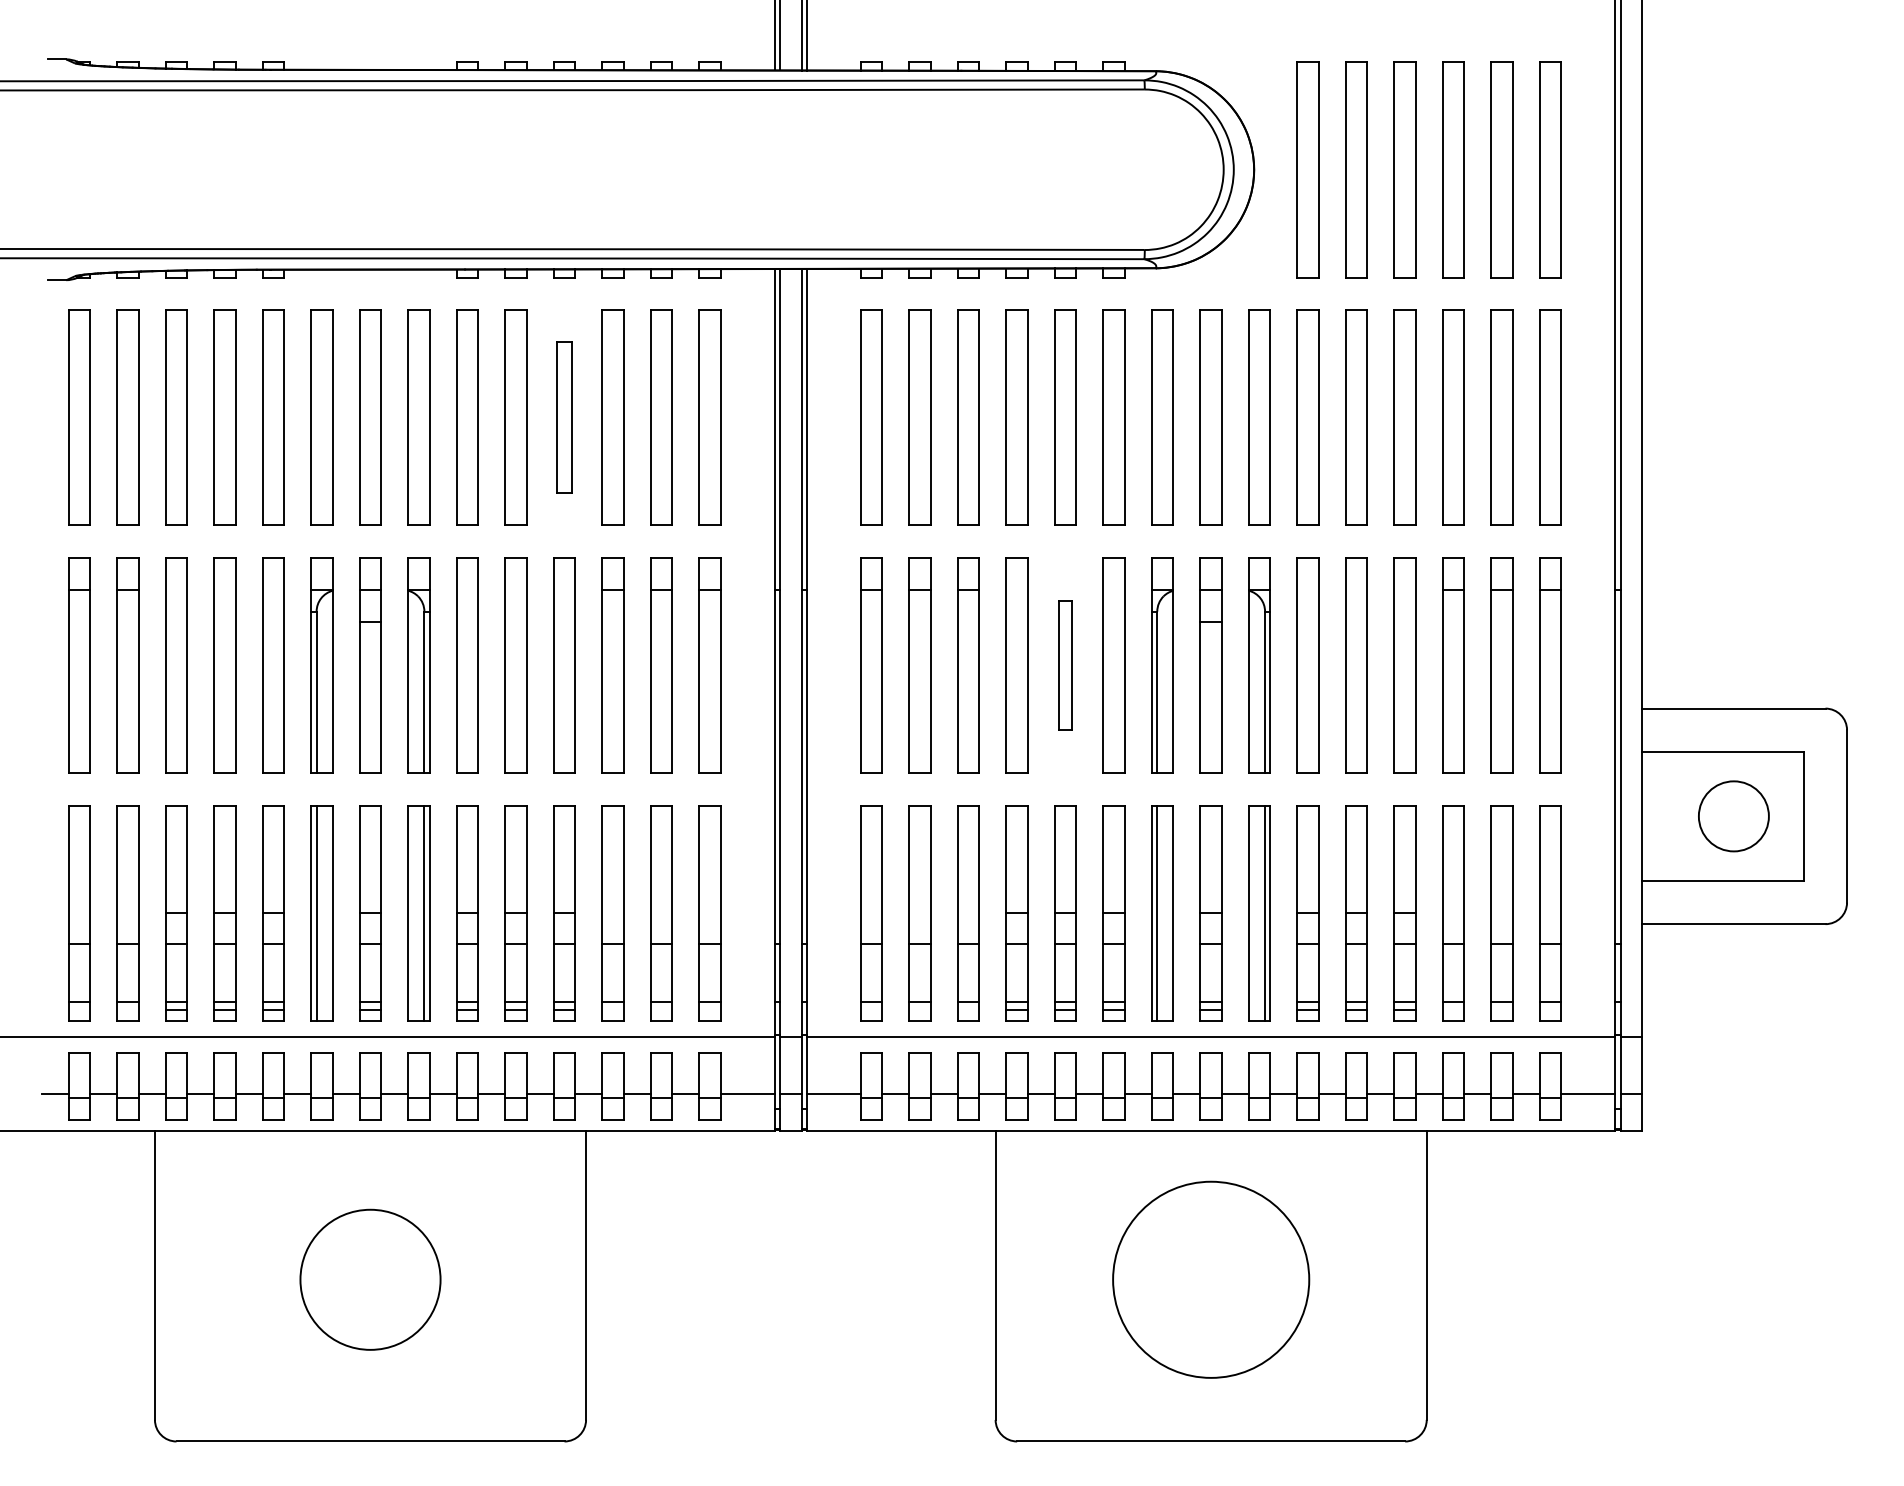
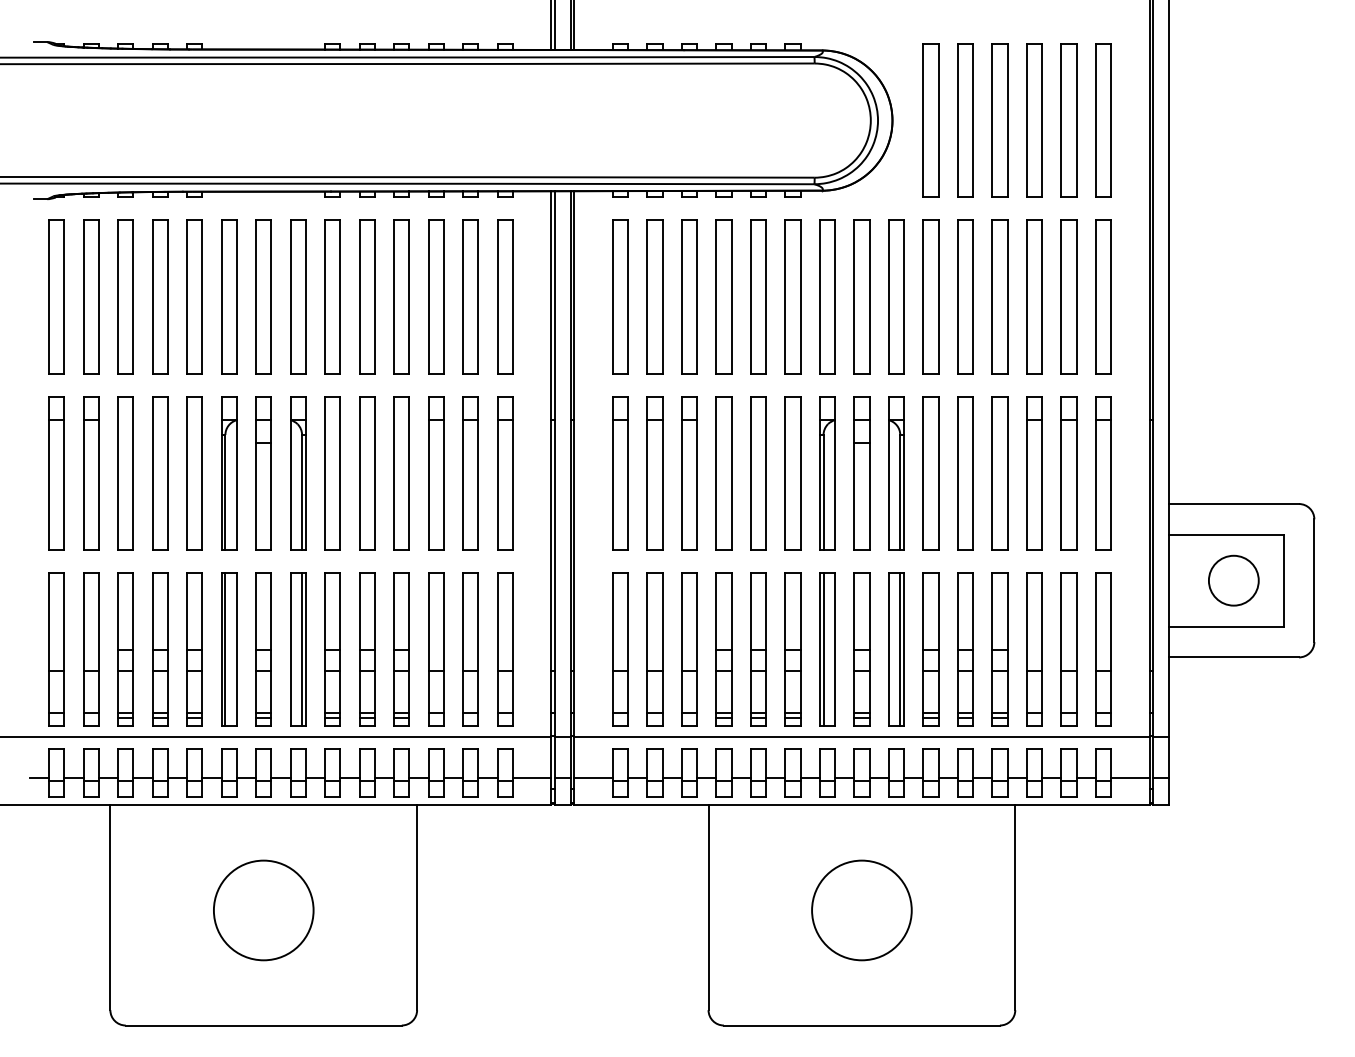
part: (564, 416) -> (401, 296), size x1.43
part: (1065, 665) -> (758, 473), size x1.67
circle: (1210, 1279) -> (861, 910), size x0.71

